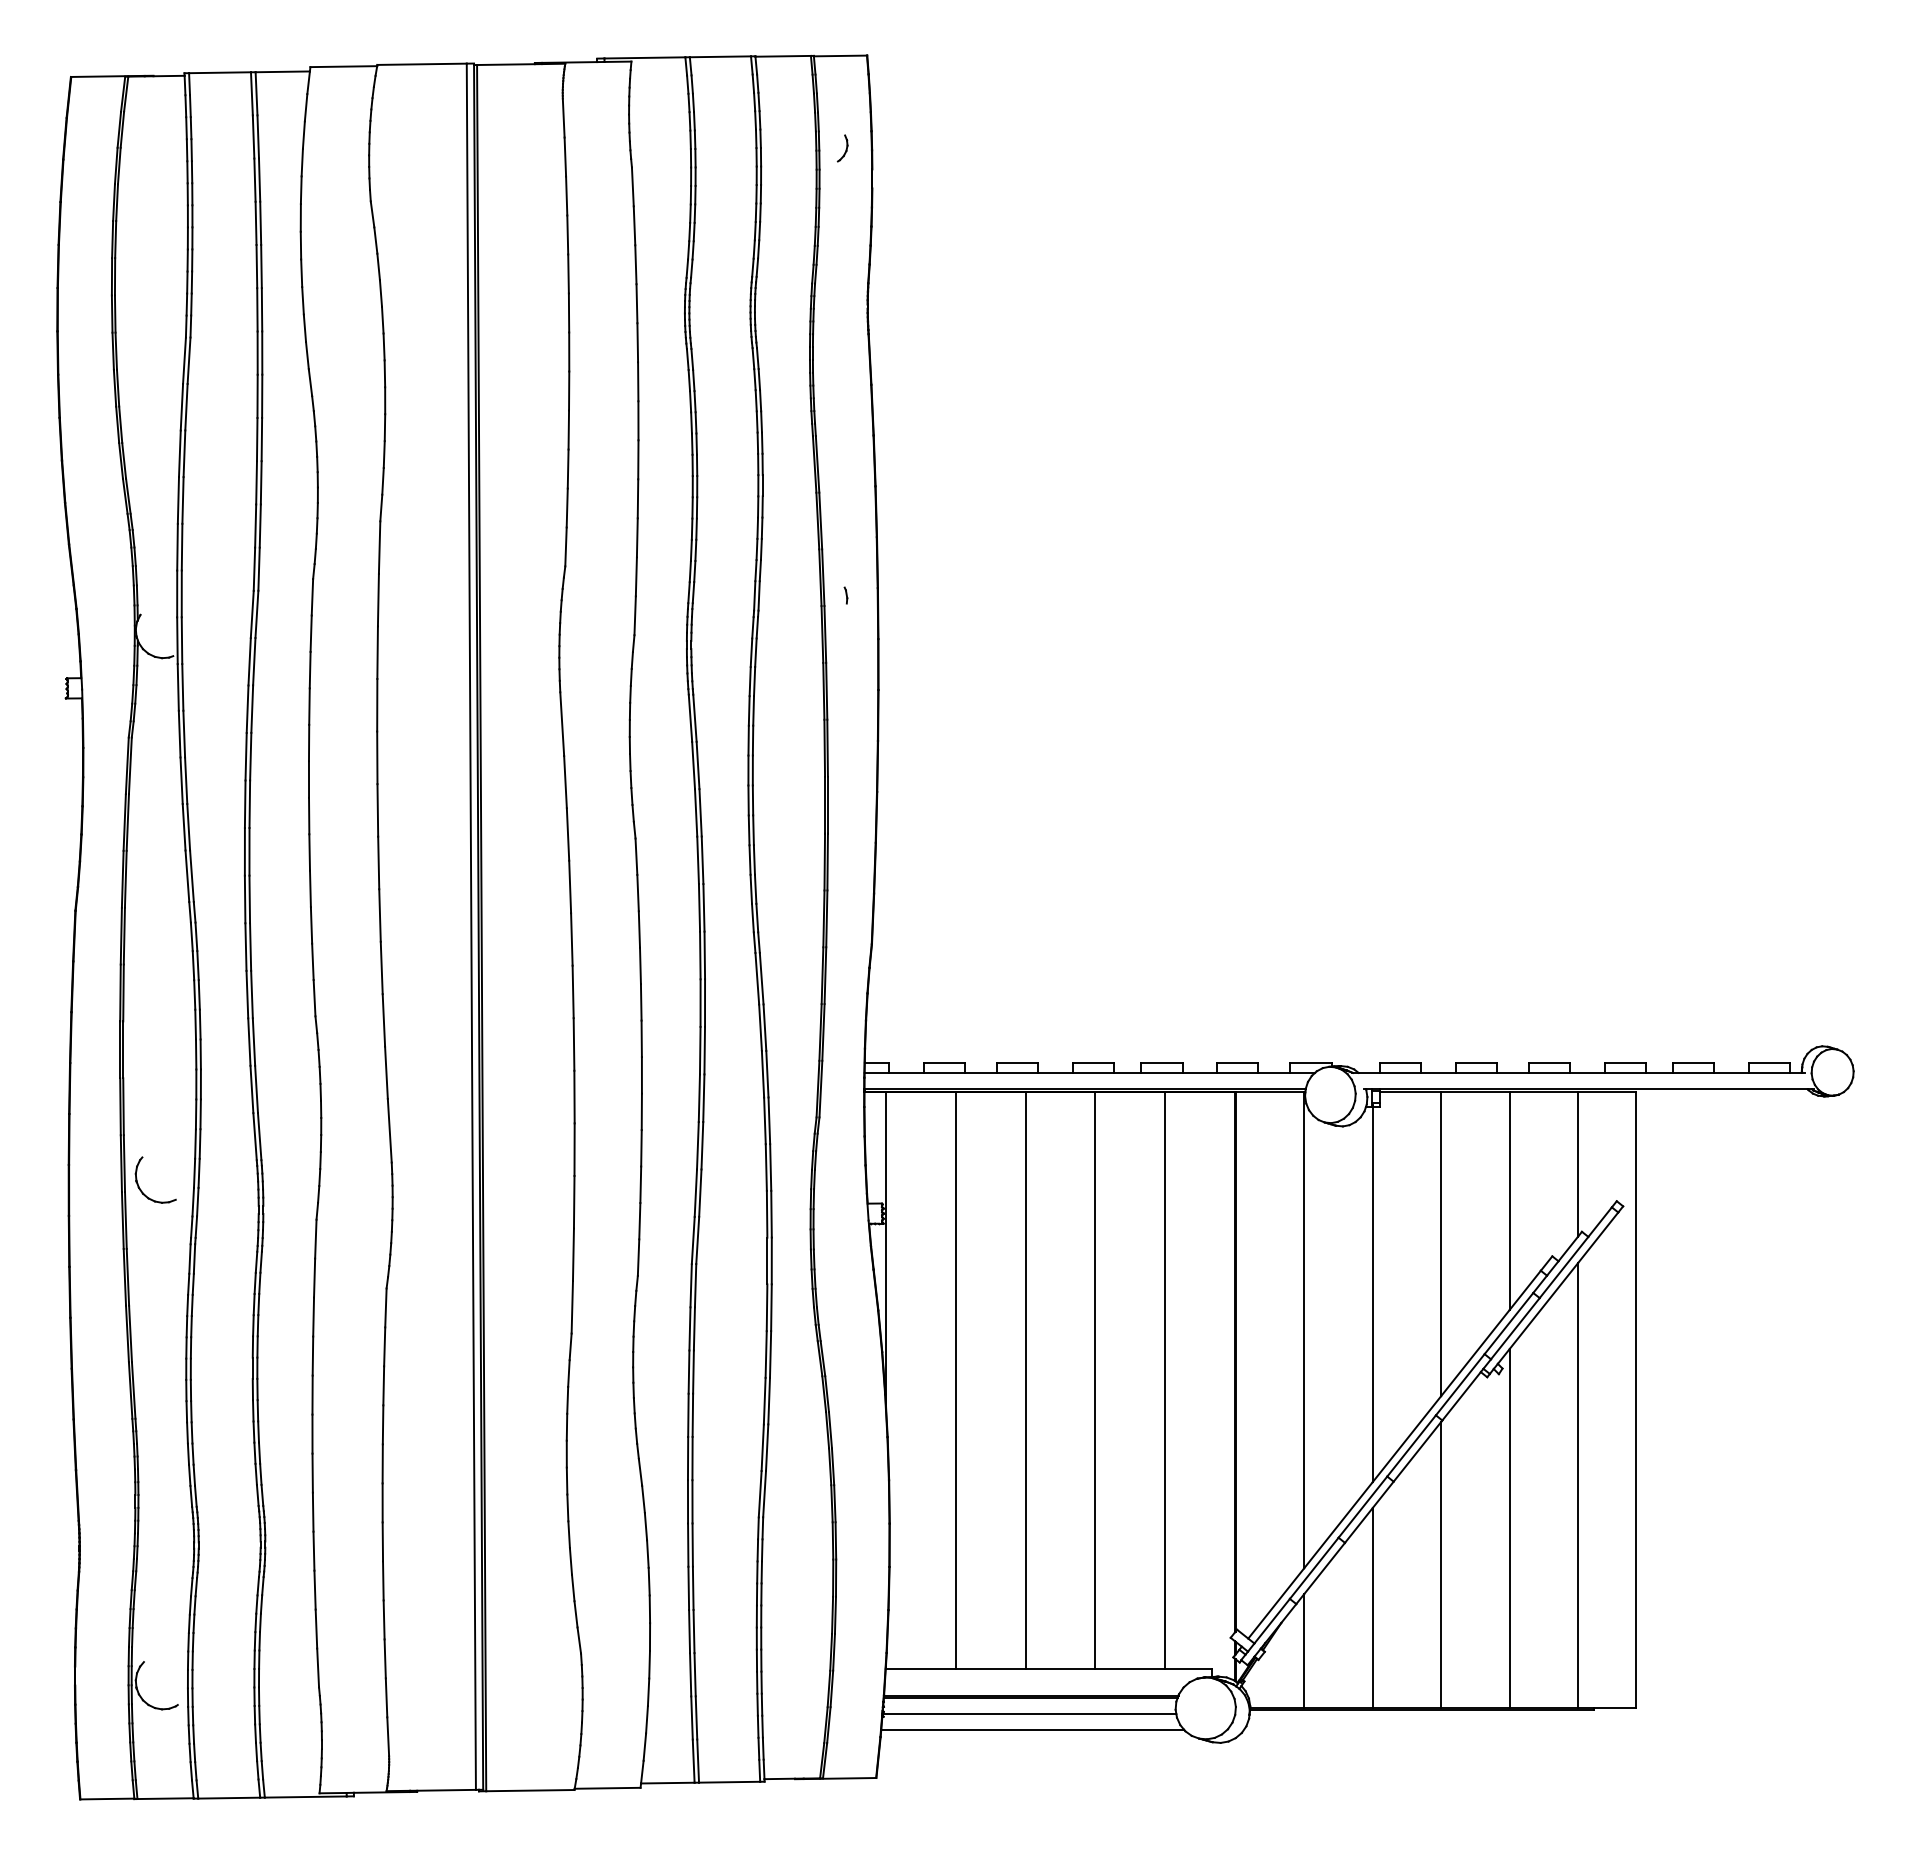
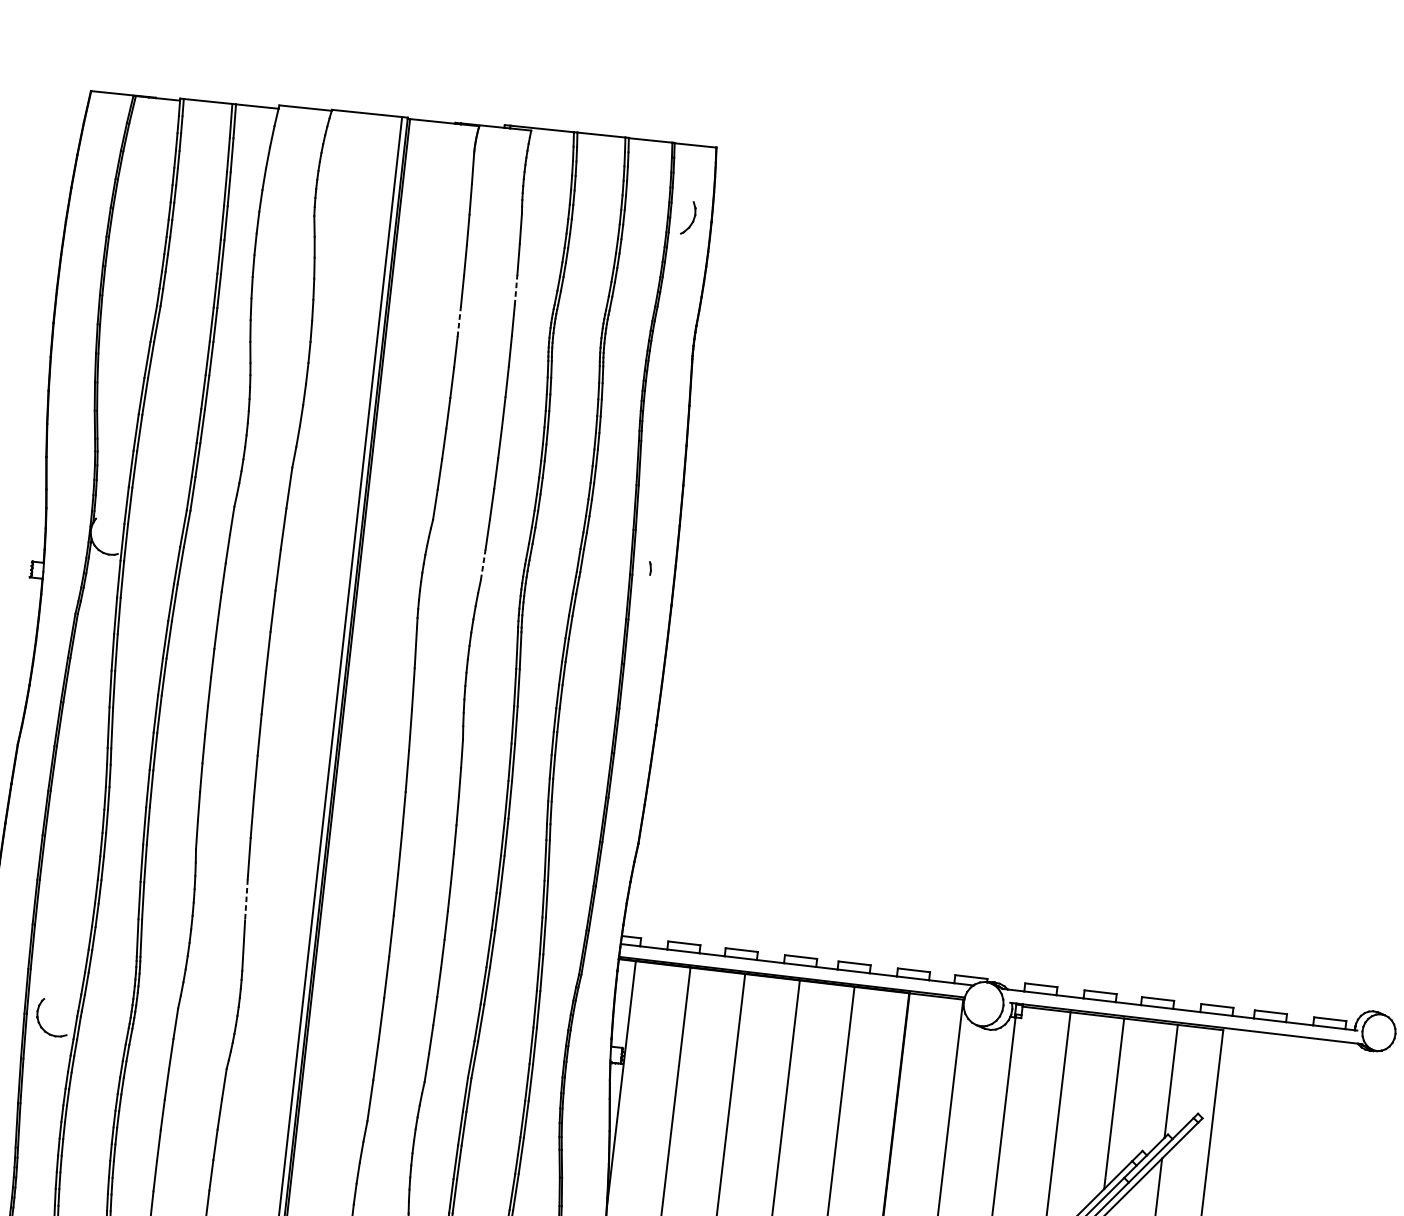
part: (842, 148) -> (688, 218), size x1.6
line: (635, 264) -> (515, 289), solid -> dashed
line: (569, 313) -> (459, 322), solid -> dashed
line: (635, 615) -> (483, 564), solid -> dashed
line: (386, 1073) -> (246, 900), solid -> dashed
part: (141, 1189) -> (40, 1024), moved

